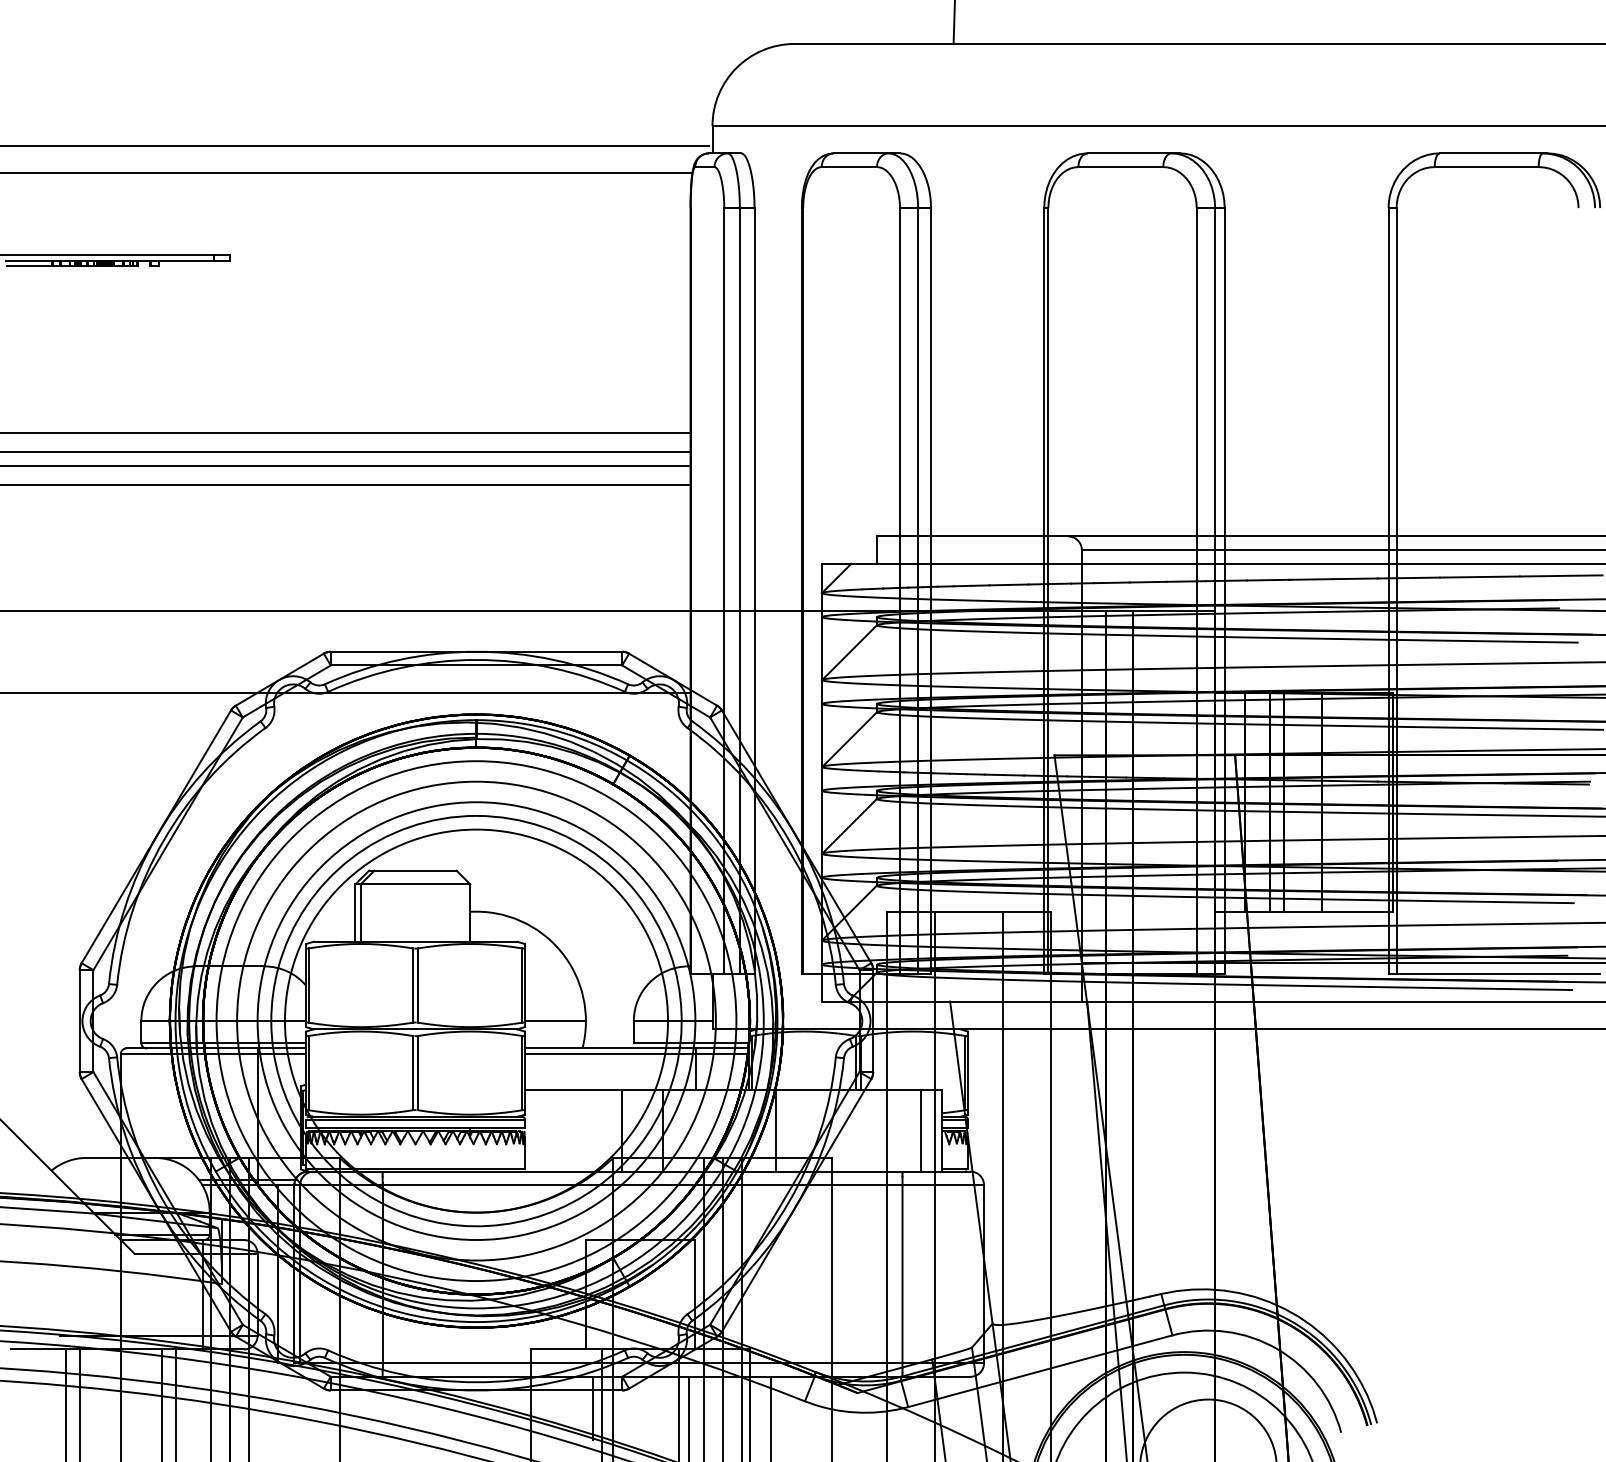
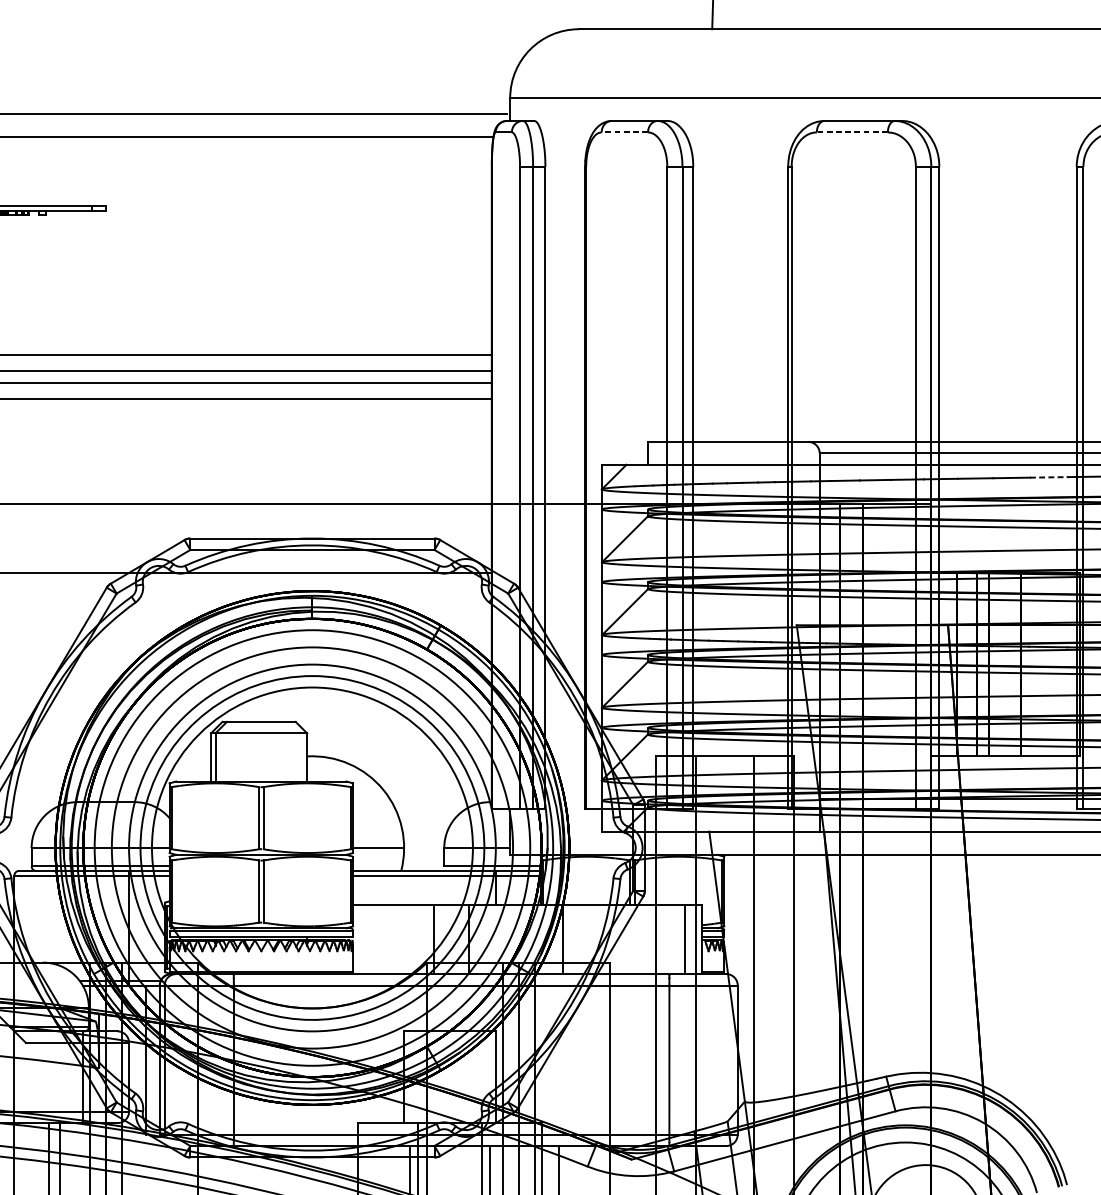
line: (849, 167) -> (624, 132), solid -> dashed
line: (1120, 167) -> (852, 132), solid -> dashed
line: (1355, 578) -> (1048, 477), solid -> dashed

